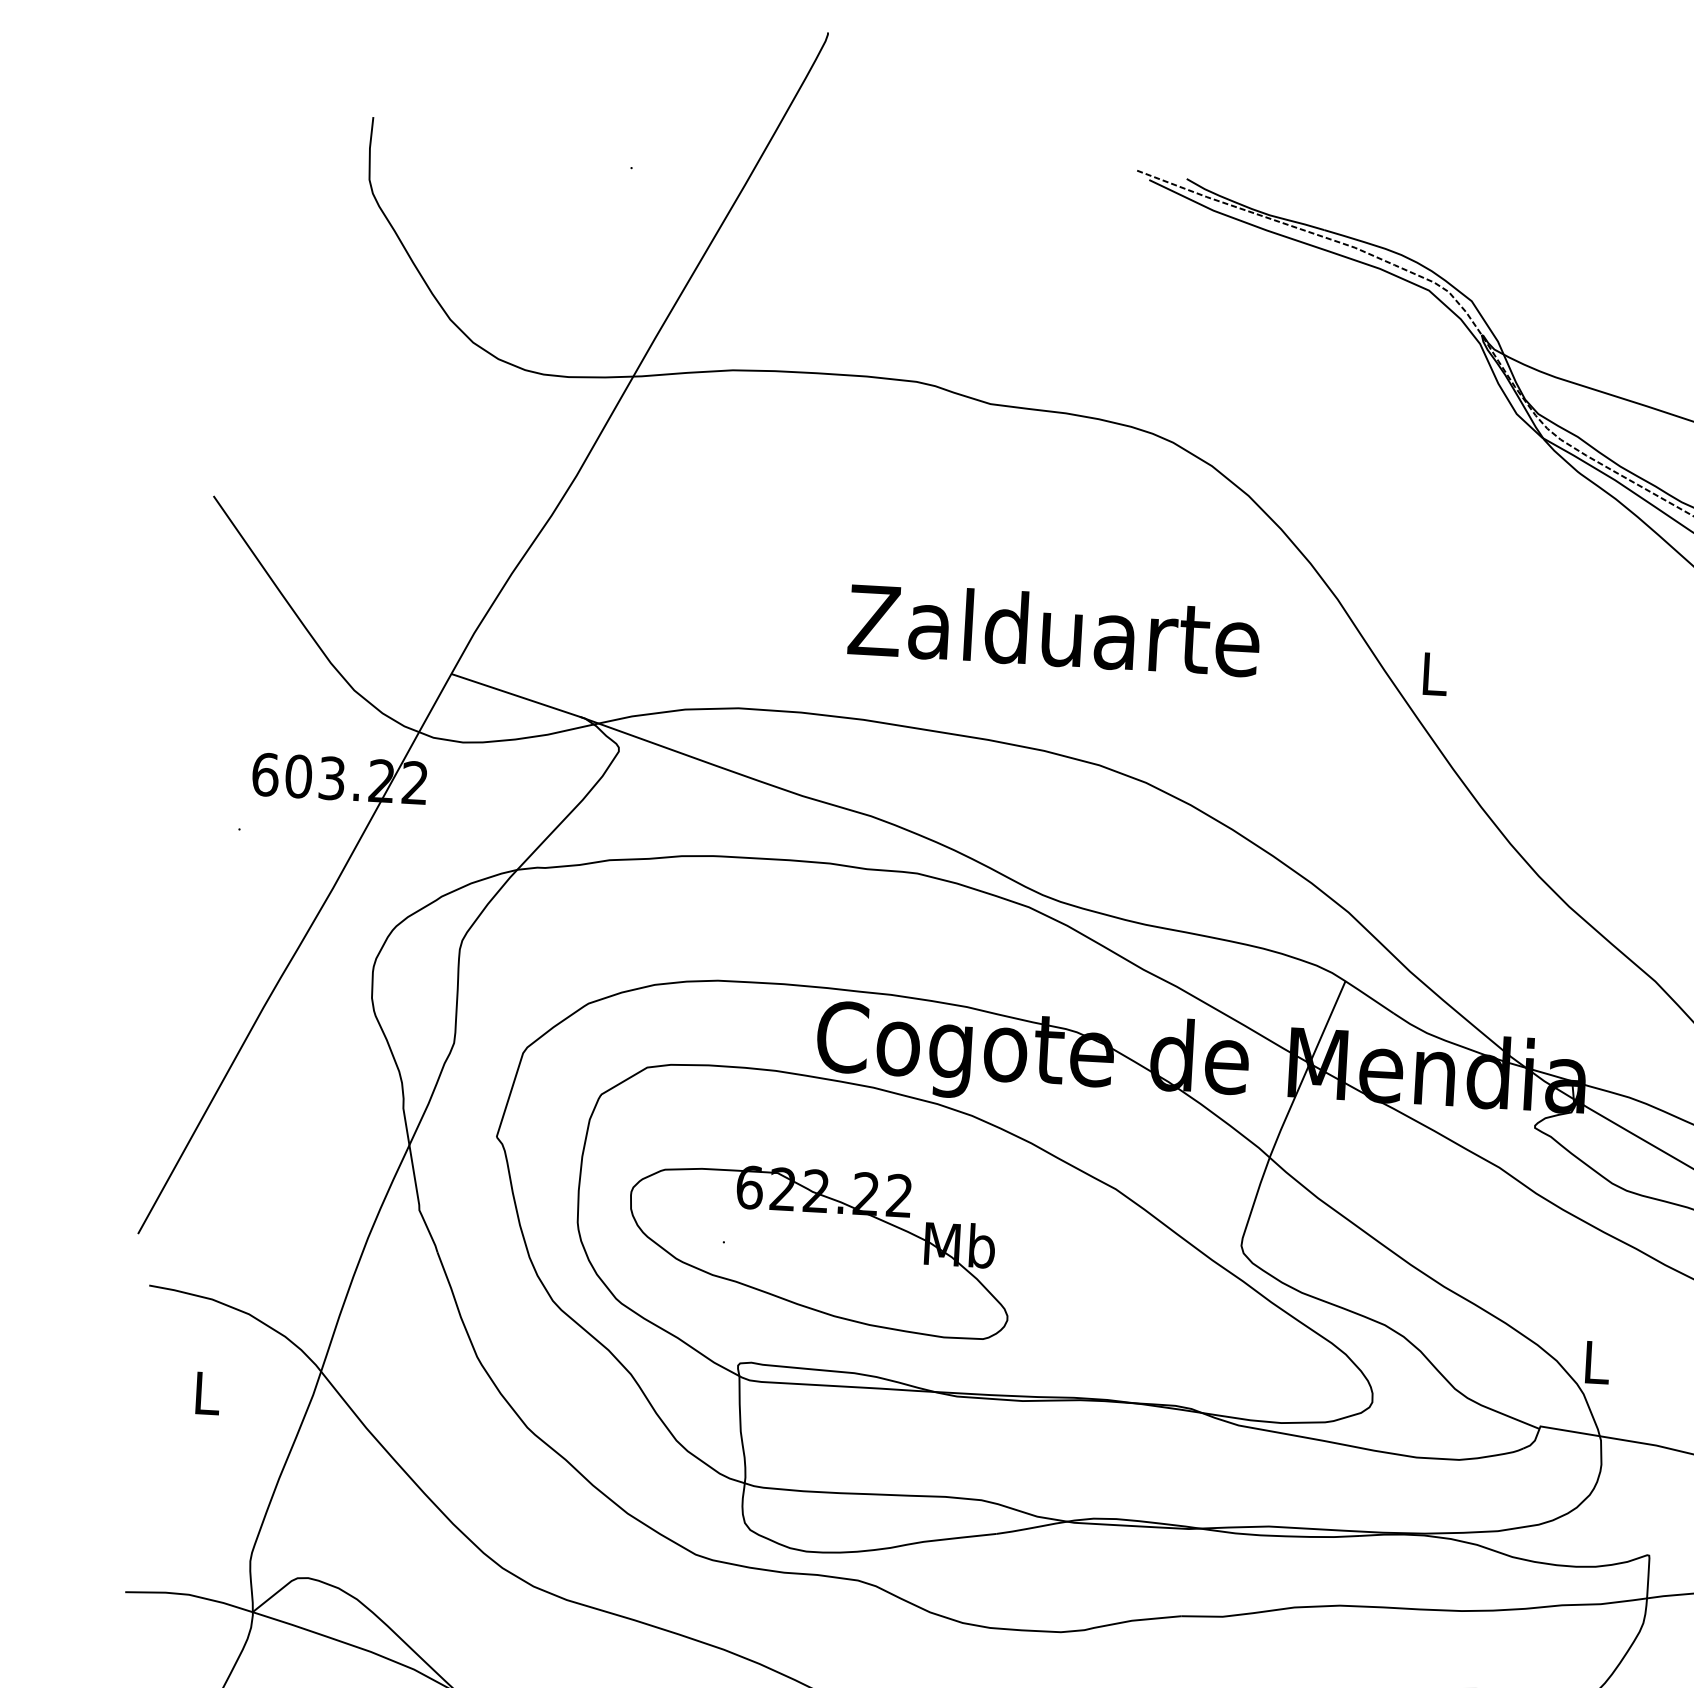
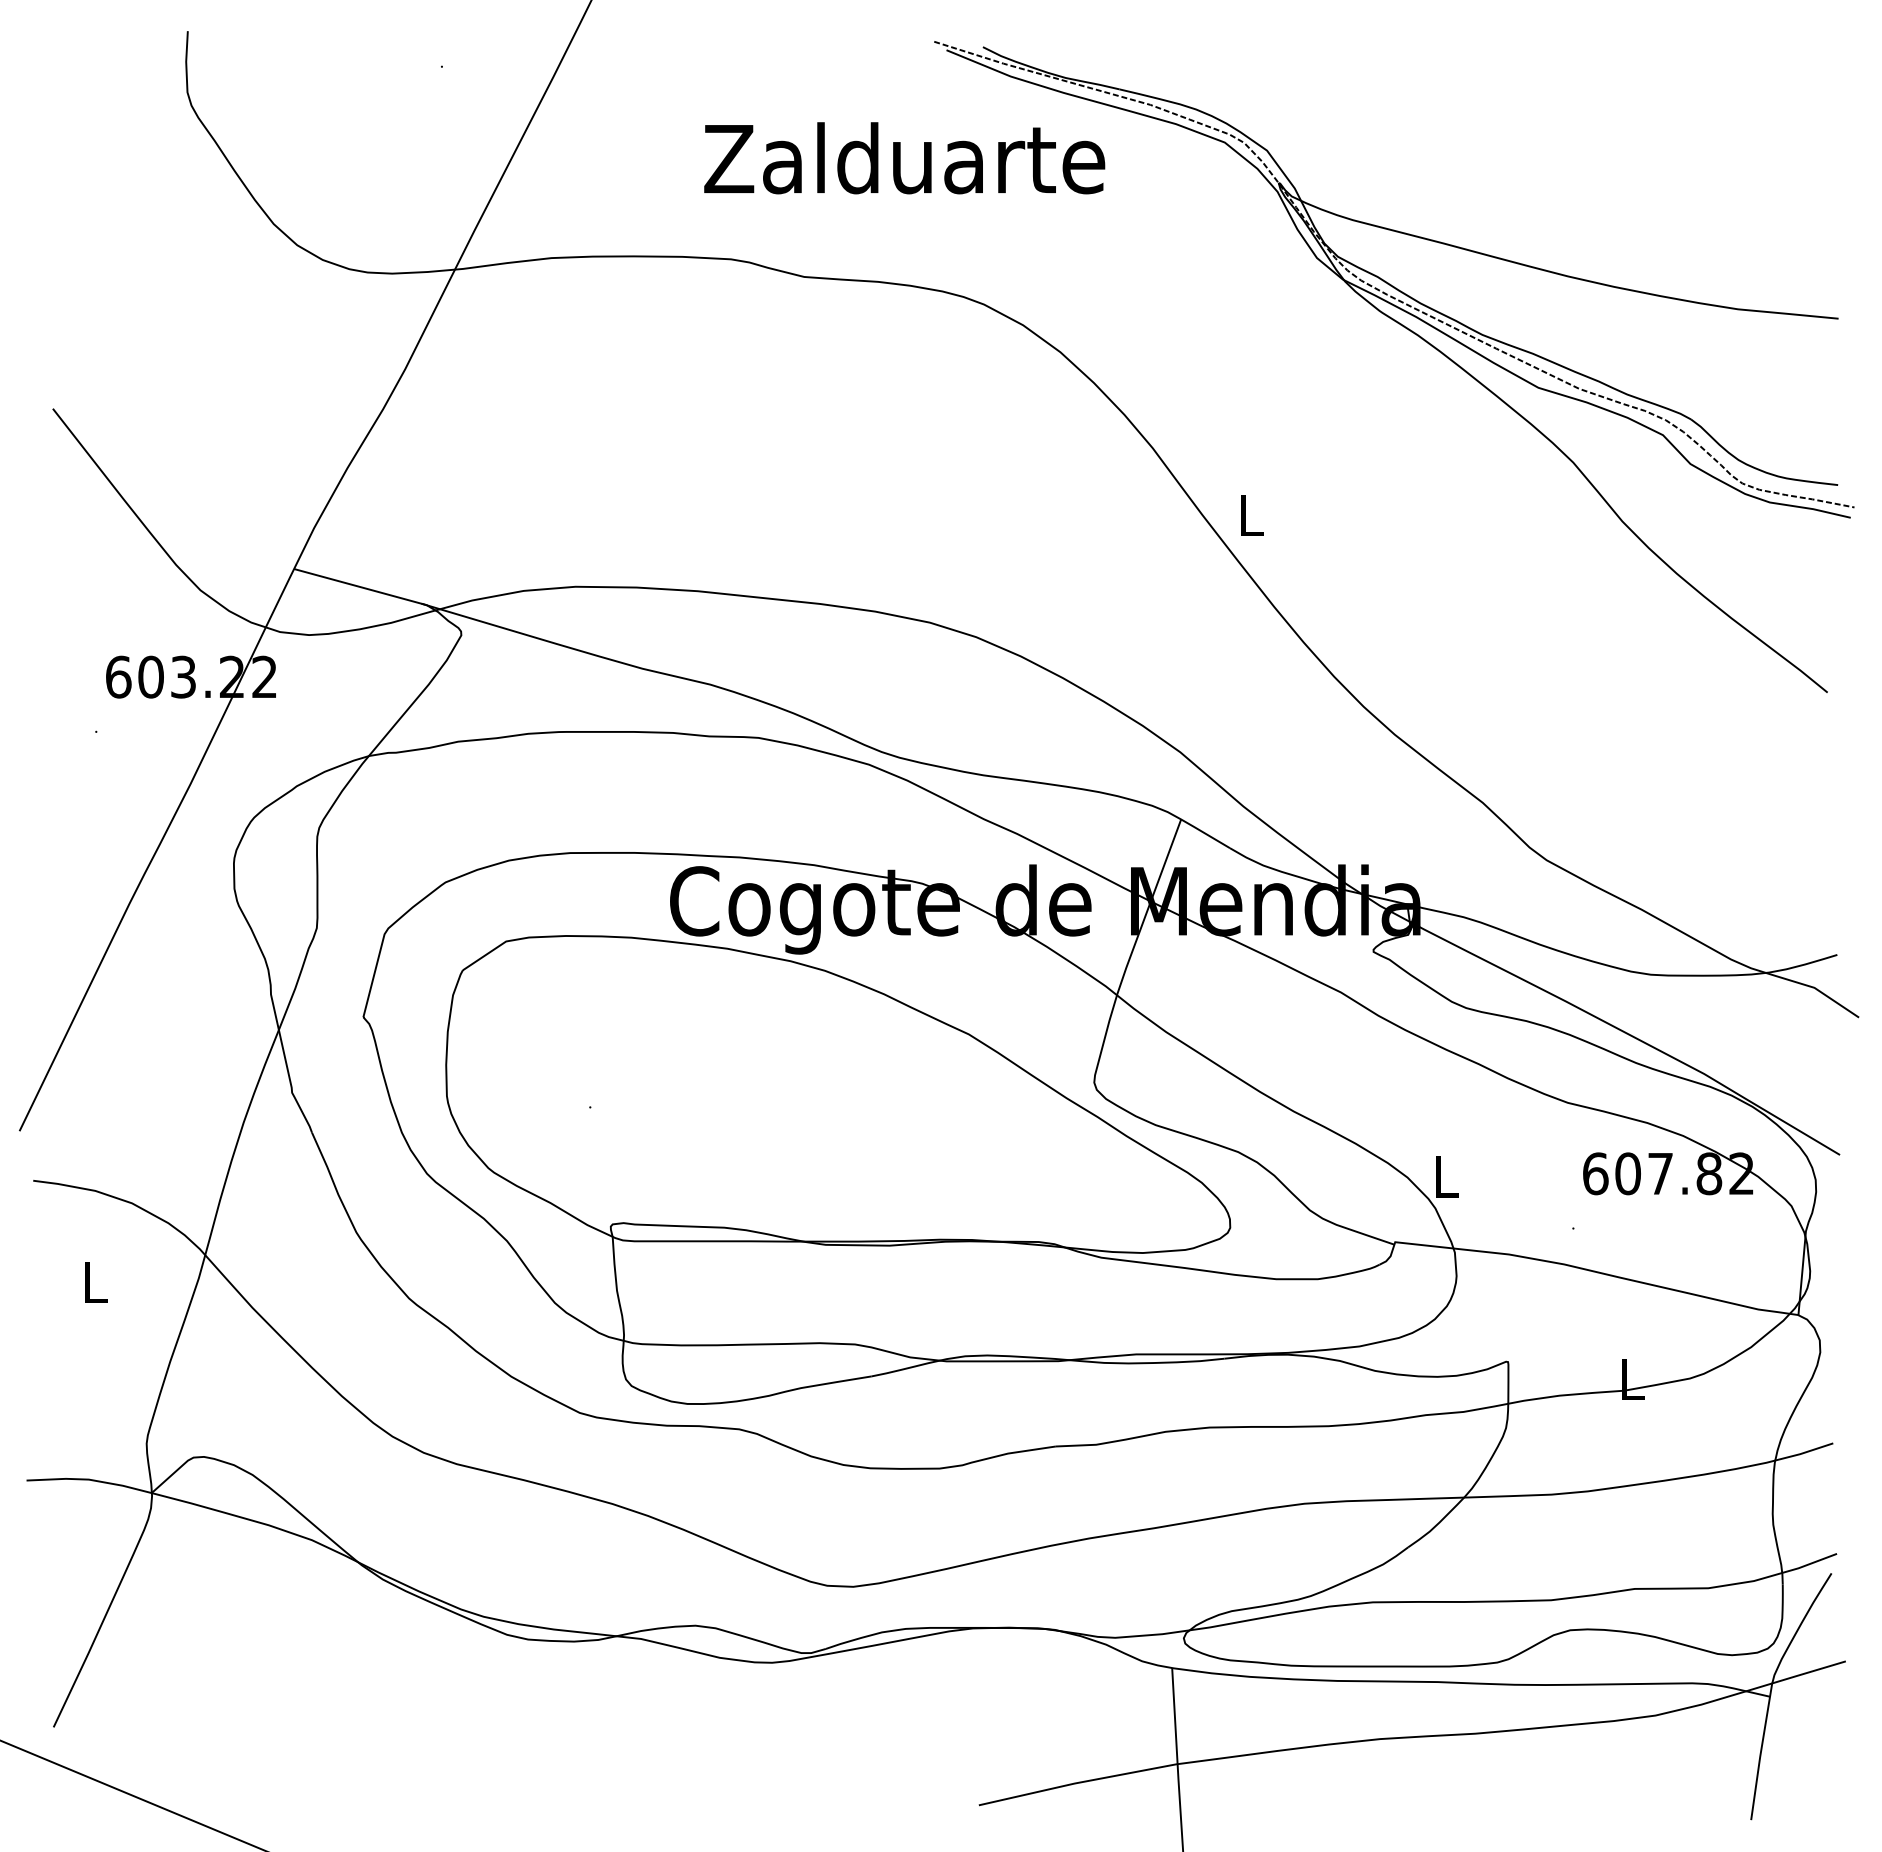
text: (1054, 630) -> (904, 158), moved
part: (819, 1249) -> (683, 1109), removed

